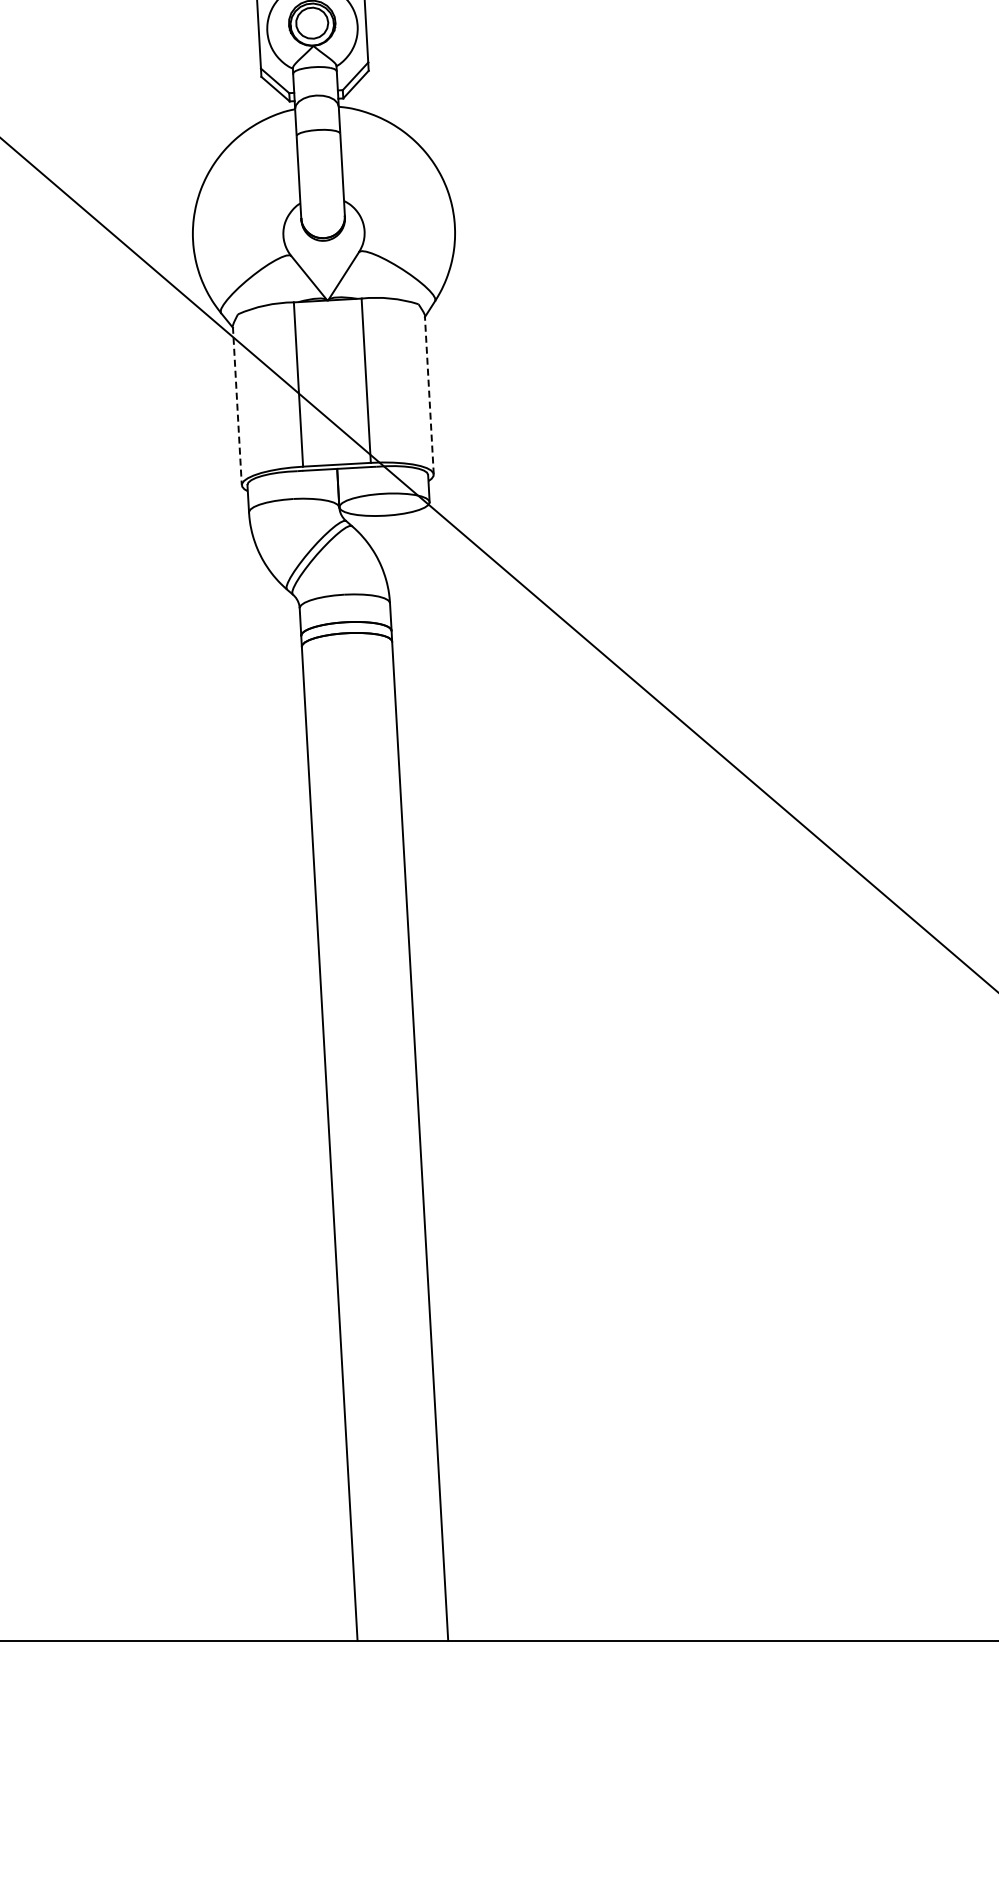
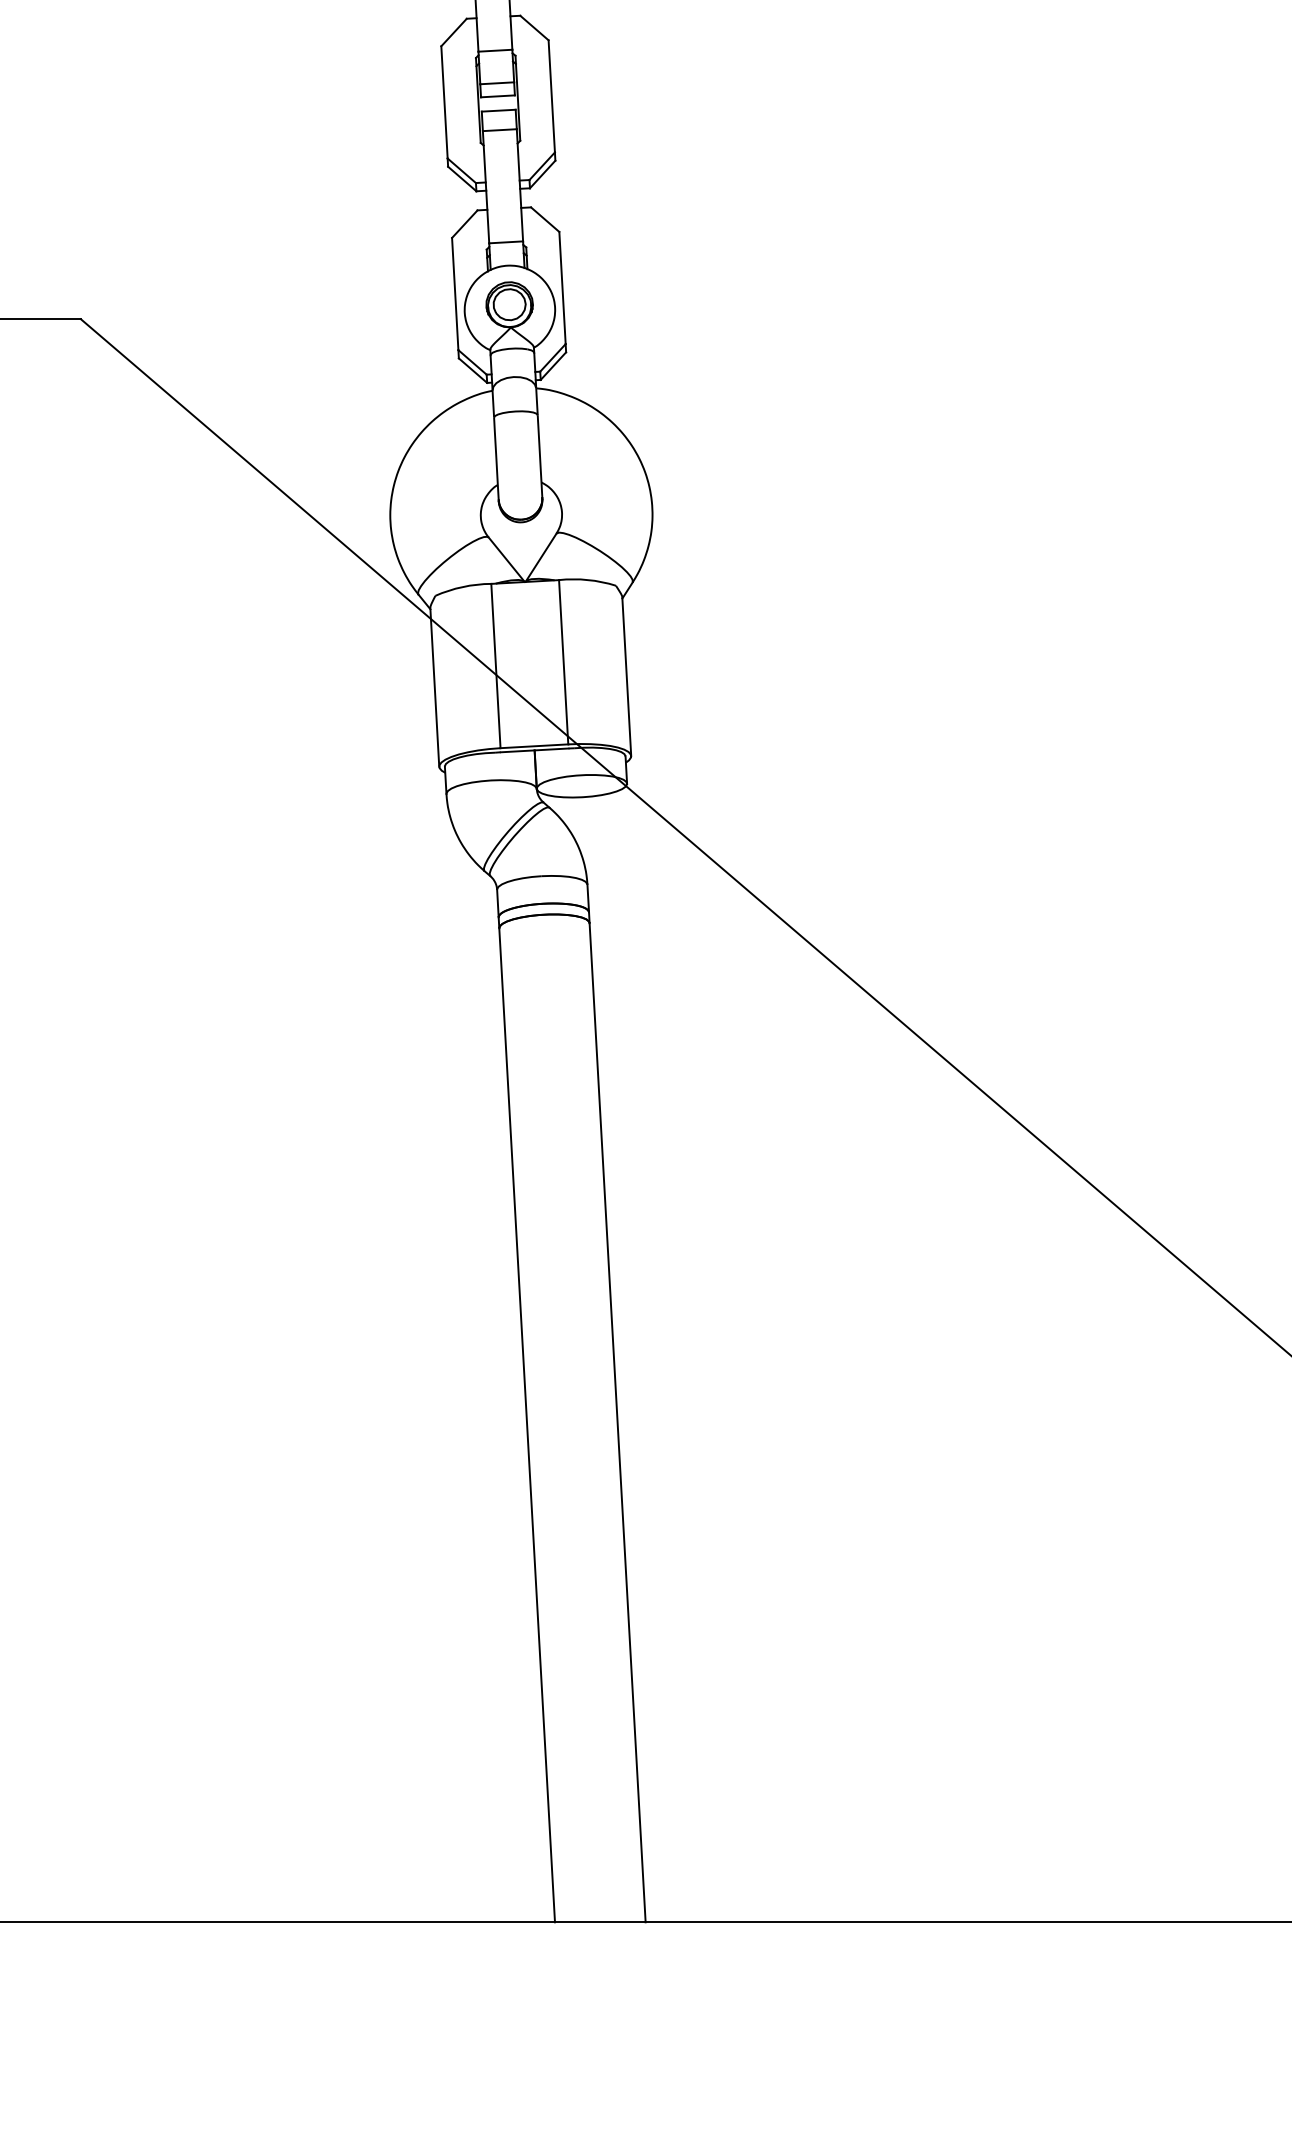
line: (429, 394) -> (626, 676), dashed -> solid
line: (237, 406) -> (434, 688), dashed -> solid

